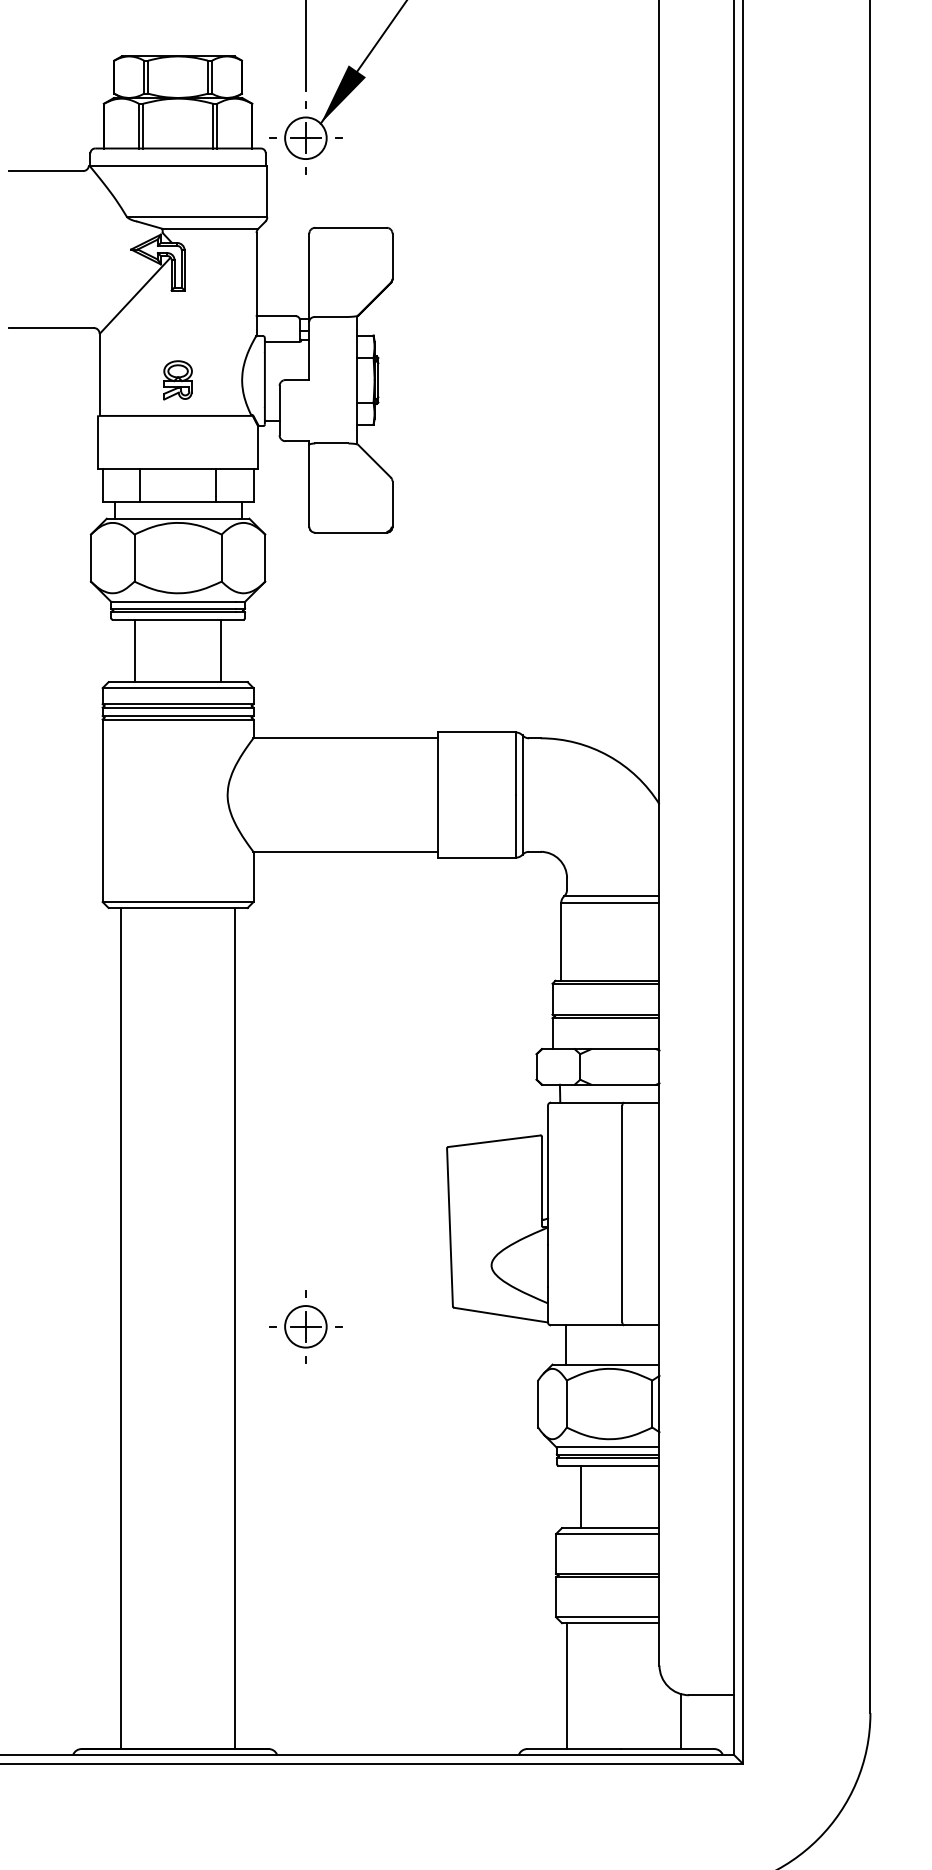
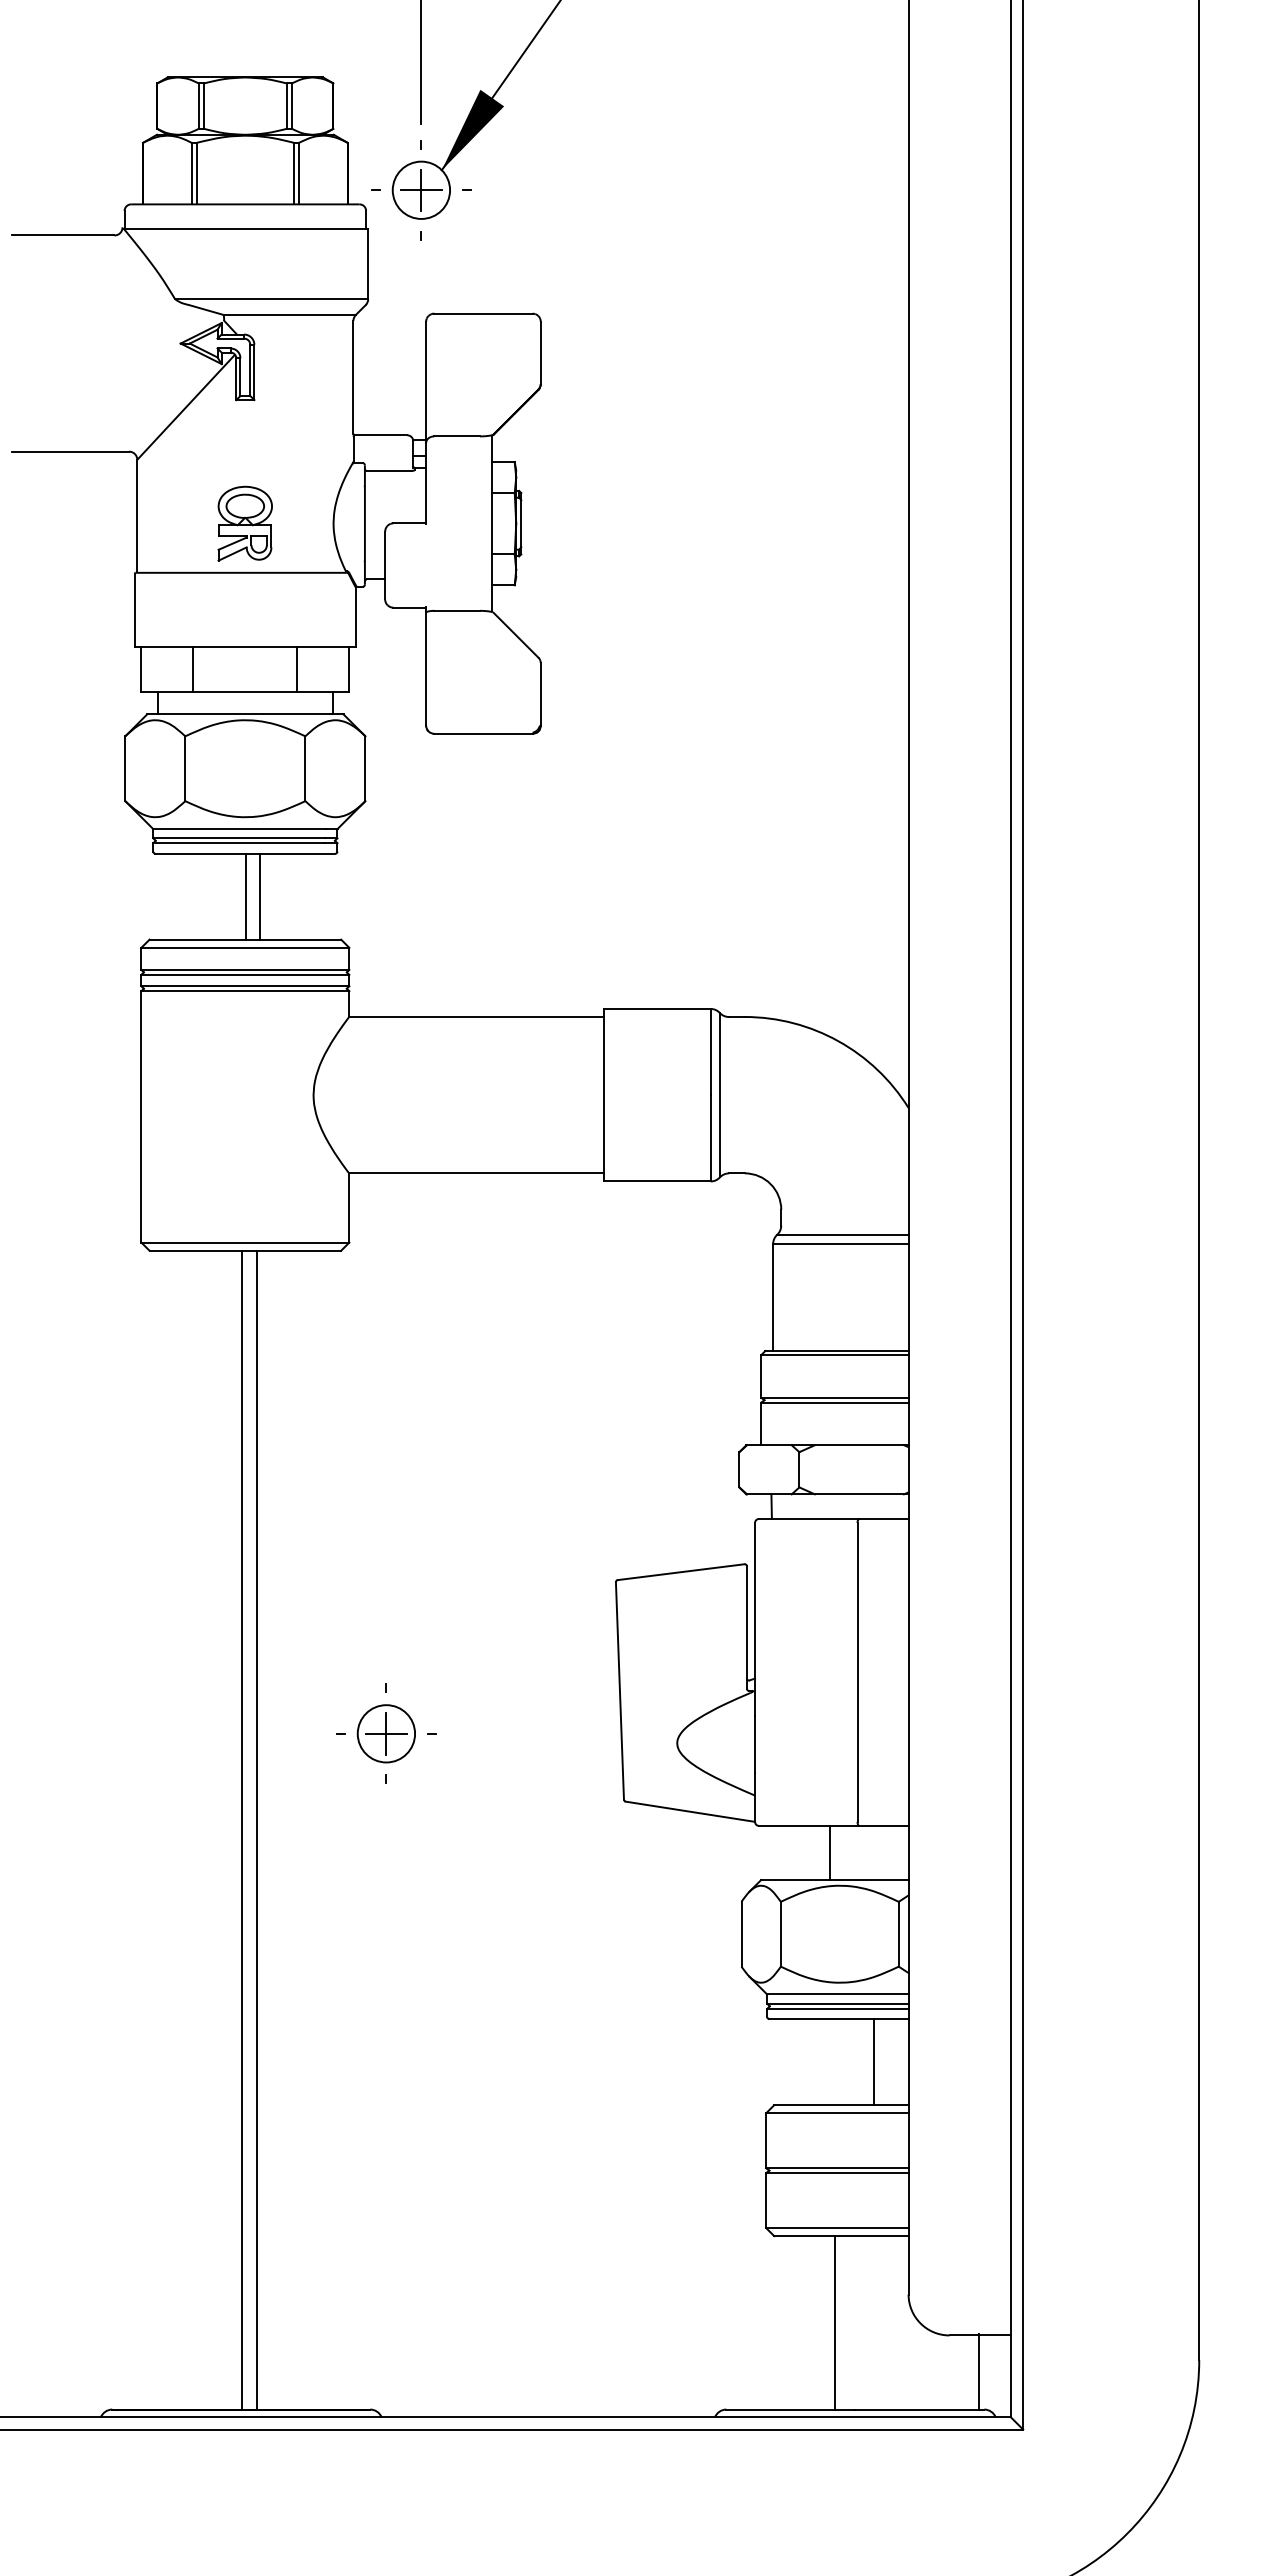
part: (178, 380) -> (245, 523), size x1.4
line: (135, 650) -> (246, 896), moved
line: (221, 650) -> (259, 896), moved
part: (305, 1326) -> (386, 1733), moved
line: (121, 1328) -> (242, 1829), moved
line: (234, 1328) -> (256, 1829), moved
line: (565, 1344) -> (829, 1852), moved
line: (581, 1497) -> (874, 2062), moved
line: (567, 1685) -> (835, 2322), moved
line: (680, 1721) -> (978, 2371), moved

